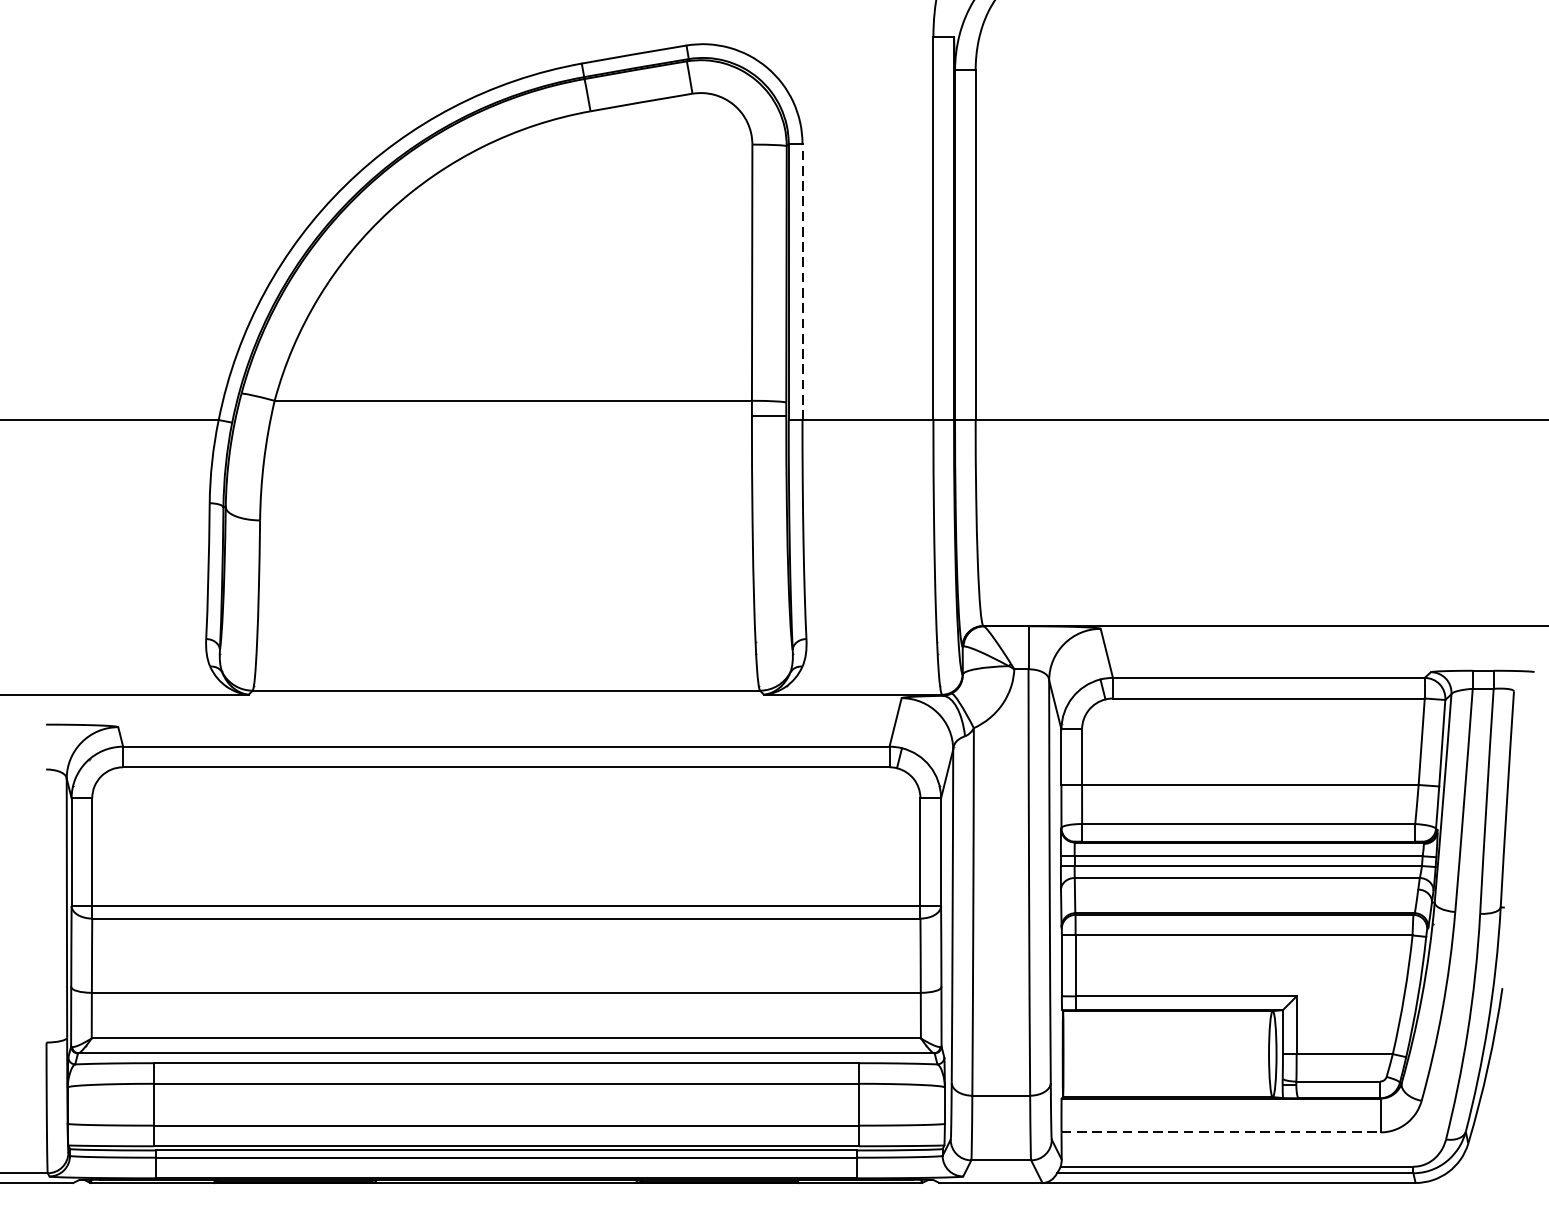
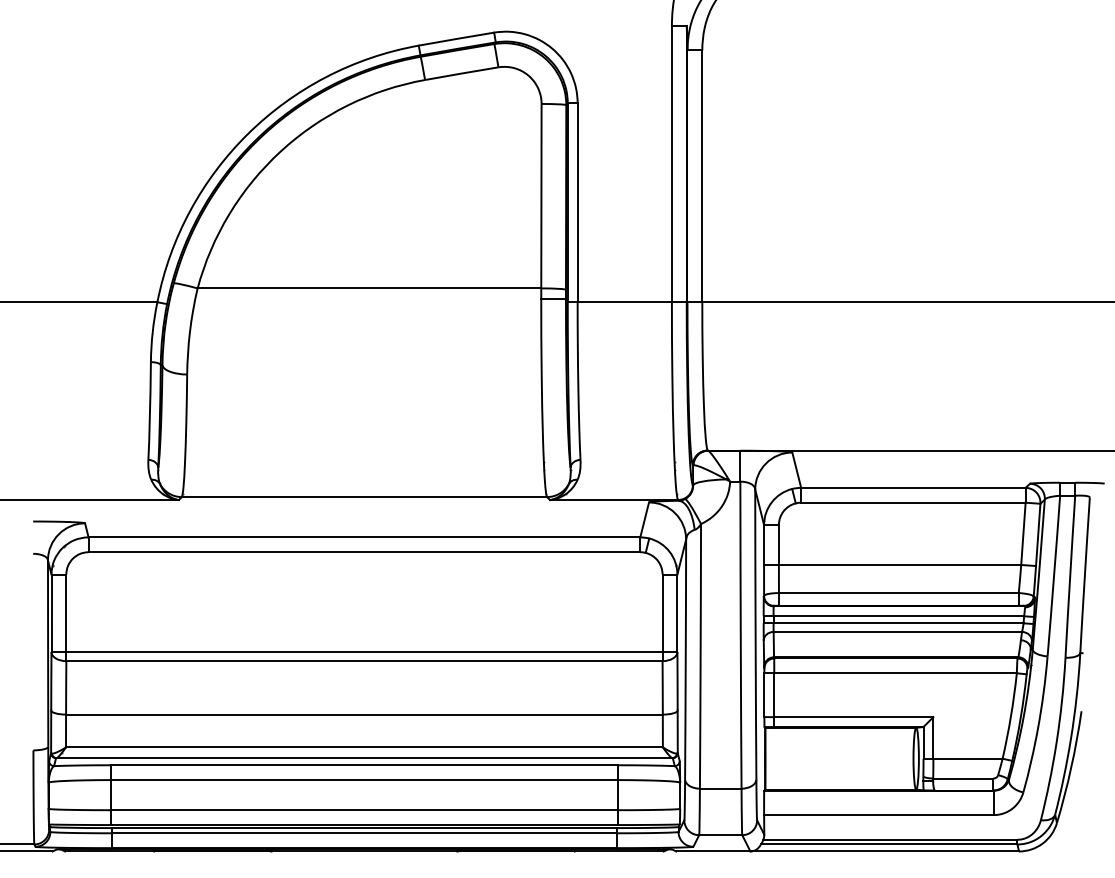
line: (802, 281) -> (577, 202), dashed -> solid
line: (1221, 1132) -> (879, 815), dashed -> solid

